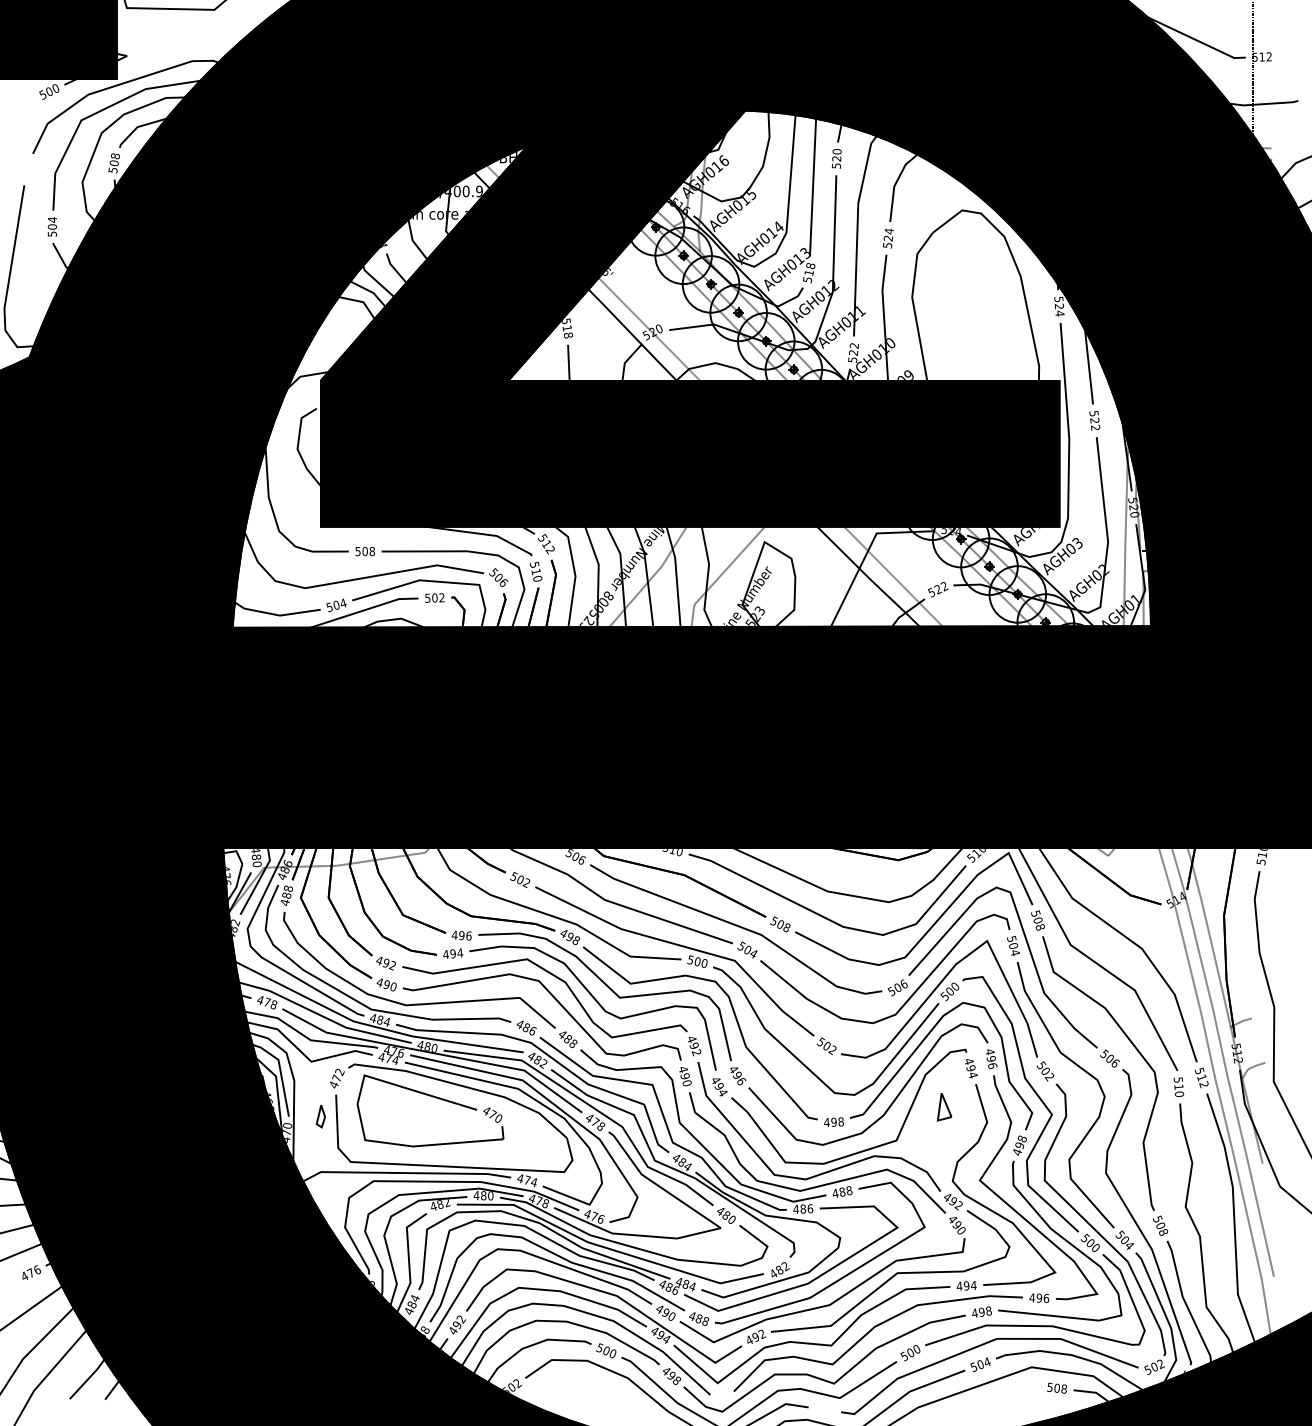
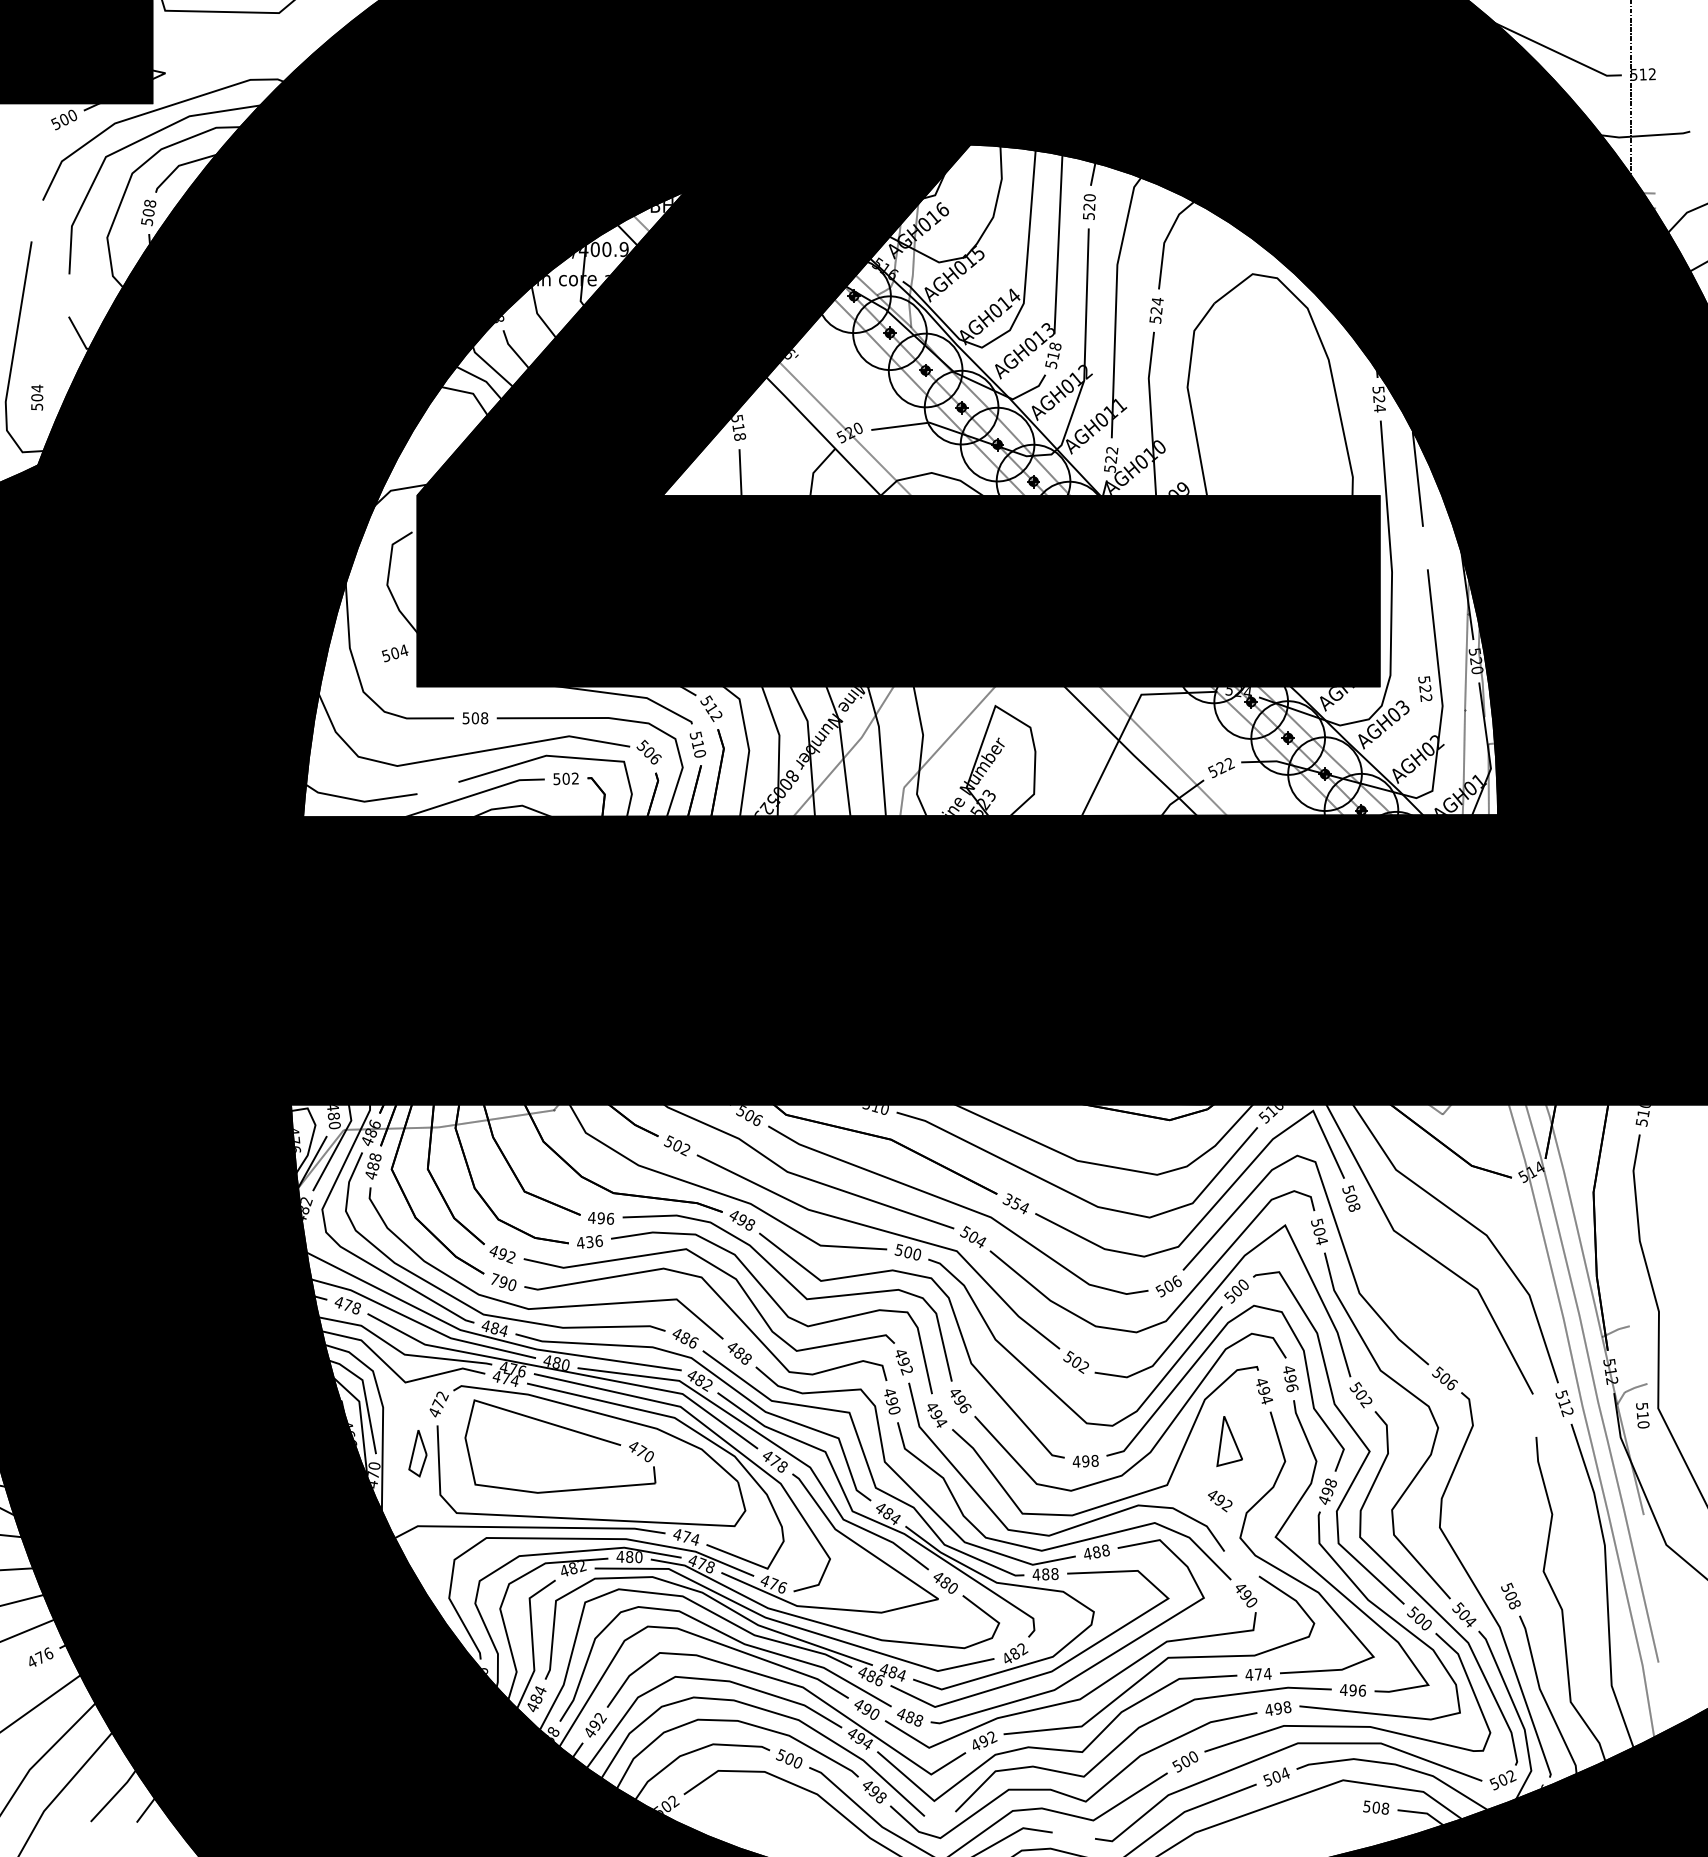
text: (52, 226) -> (37, 397), moved
text: (383, 245) -> (499, 319), 514 -> 638
text: (1094, 420) -> (1425, 688), moved
text: (336, 605) -> (394, 653), moved
text: (781, 924) -> (1017, 1203), 508 -> 354
text: (456, 953) -> (594, 1241), 494 -> 436
text: (379, 982) -> (494, 1279), 490 -> 790
curve: (1134, 1047) -> (1476, 1363), removed
text: (1178, 1087) -> (1642, 1415), moved
part: (944, 1107) -> (1229, 1441), size x1.4
part: (320, 1116) -> (417, 1453), size x1.6
text: (953, 1202) -> (1220, 1501), moved
text: (810, 1208) -> (1054, 1573), 486 -> 488
text: (966, 1286) -> (1258, 1674), 494 -> 474

